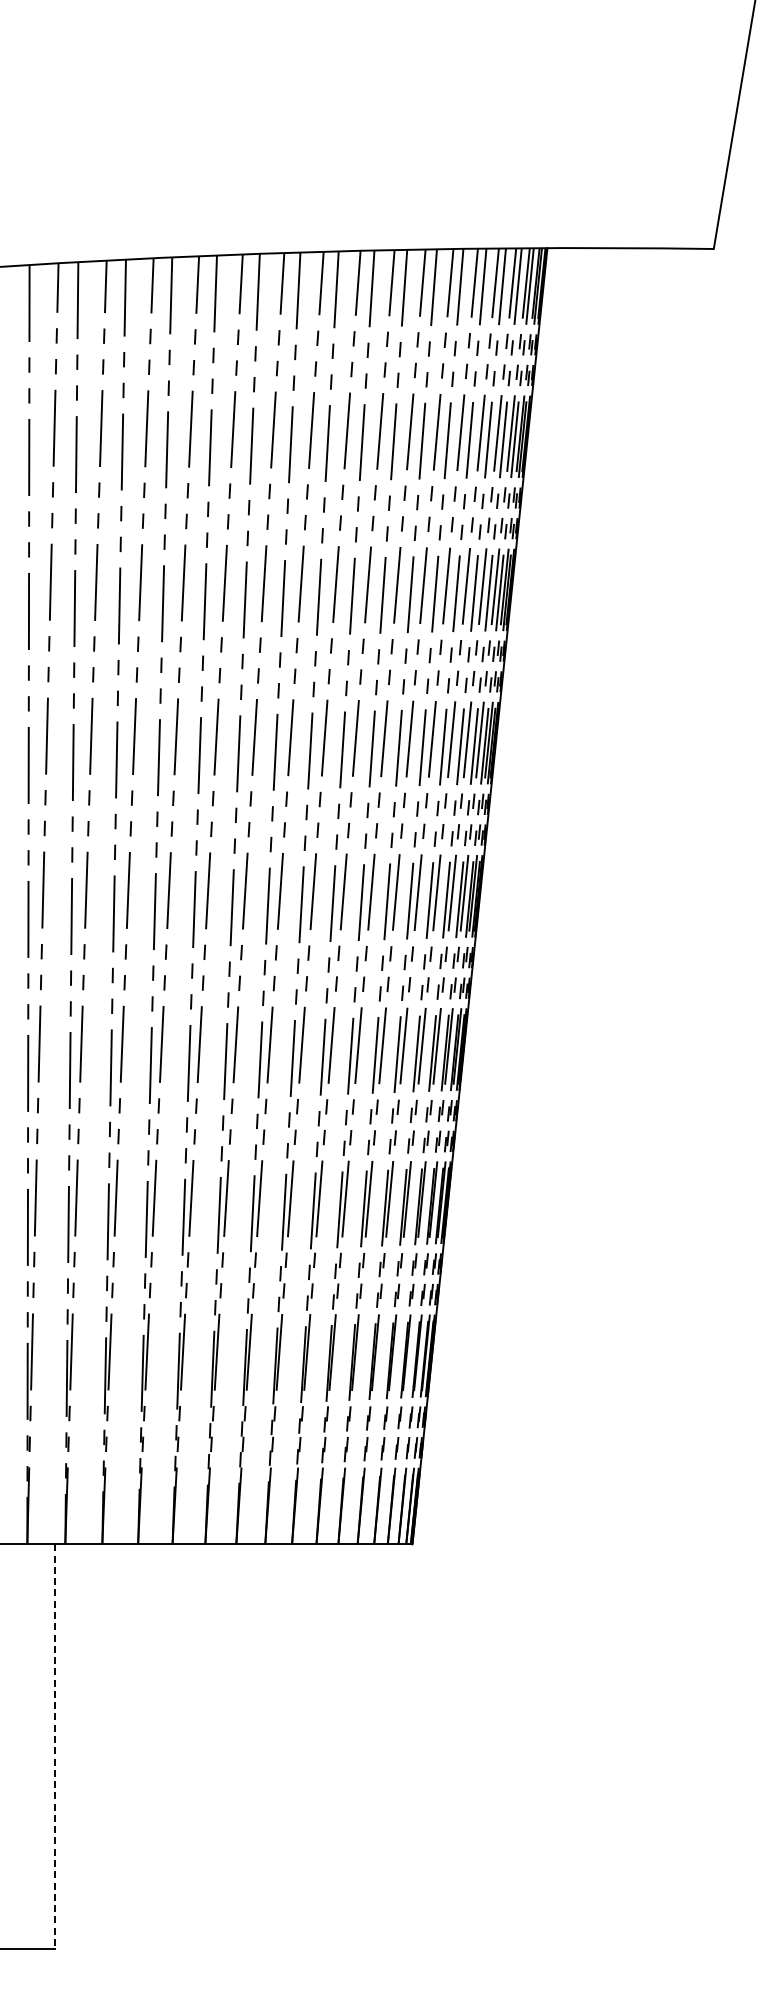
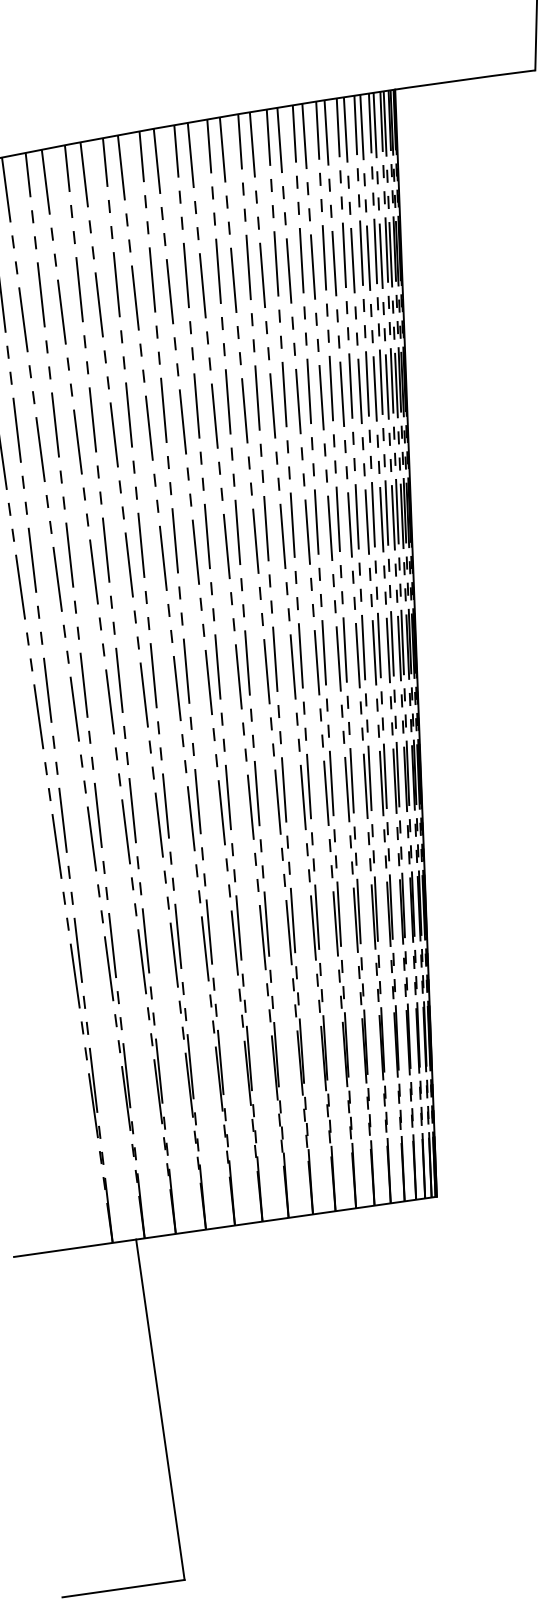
line: (55, 1747) -> (160, 1410), dashed -> solid

